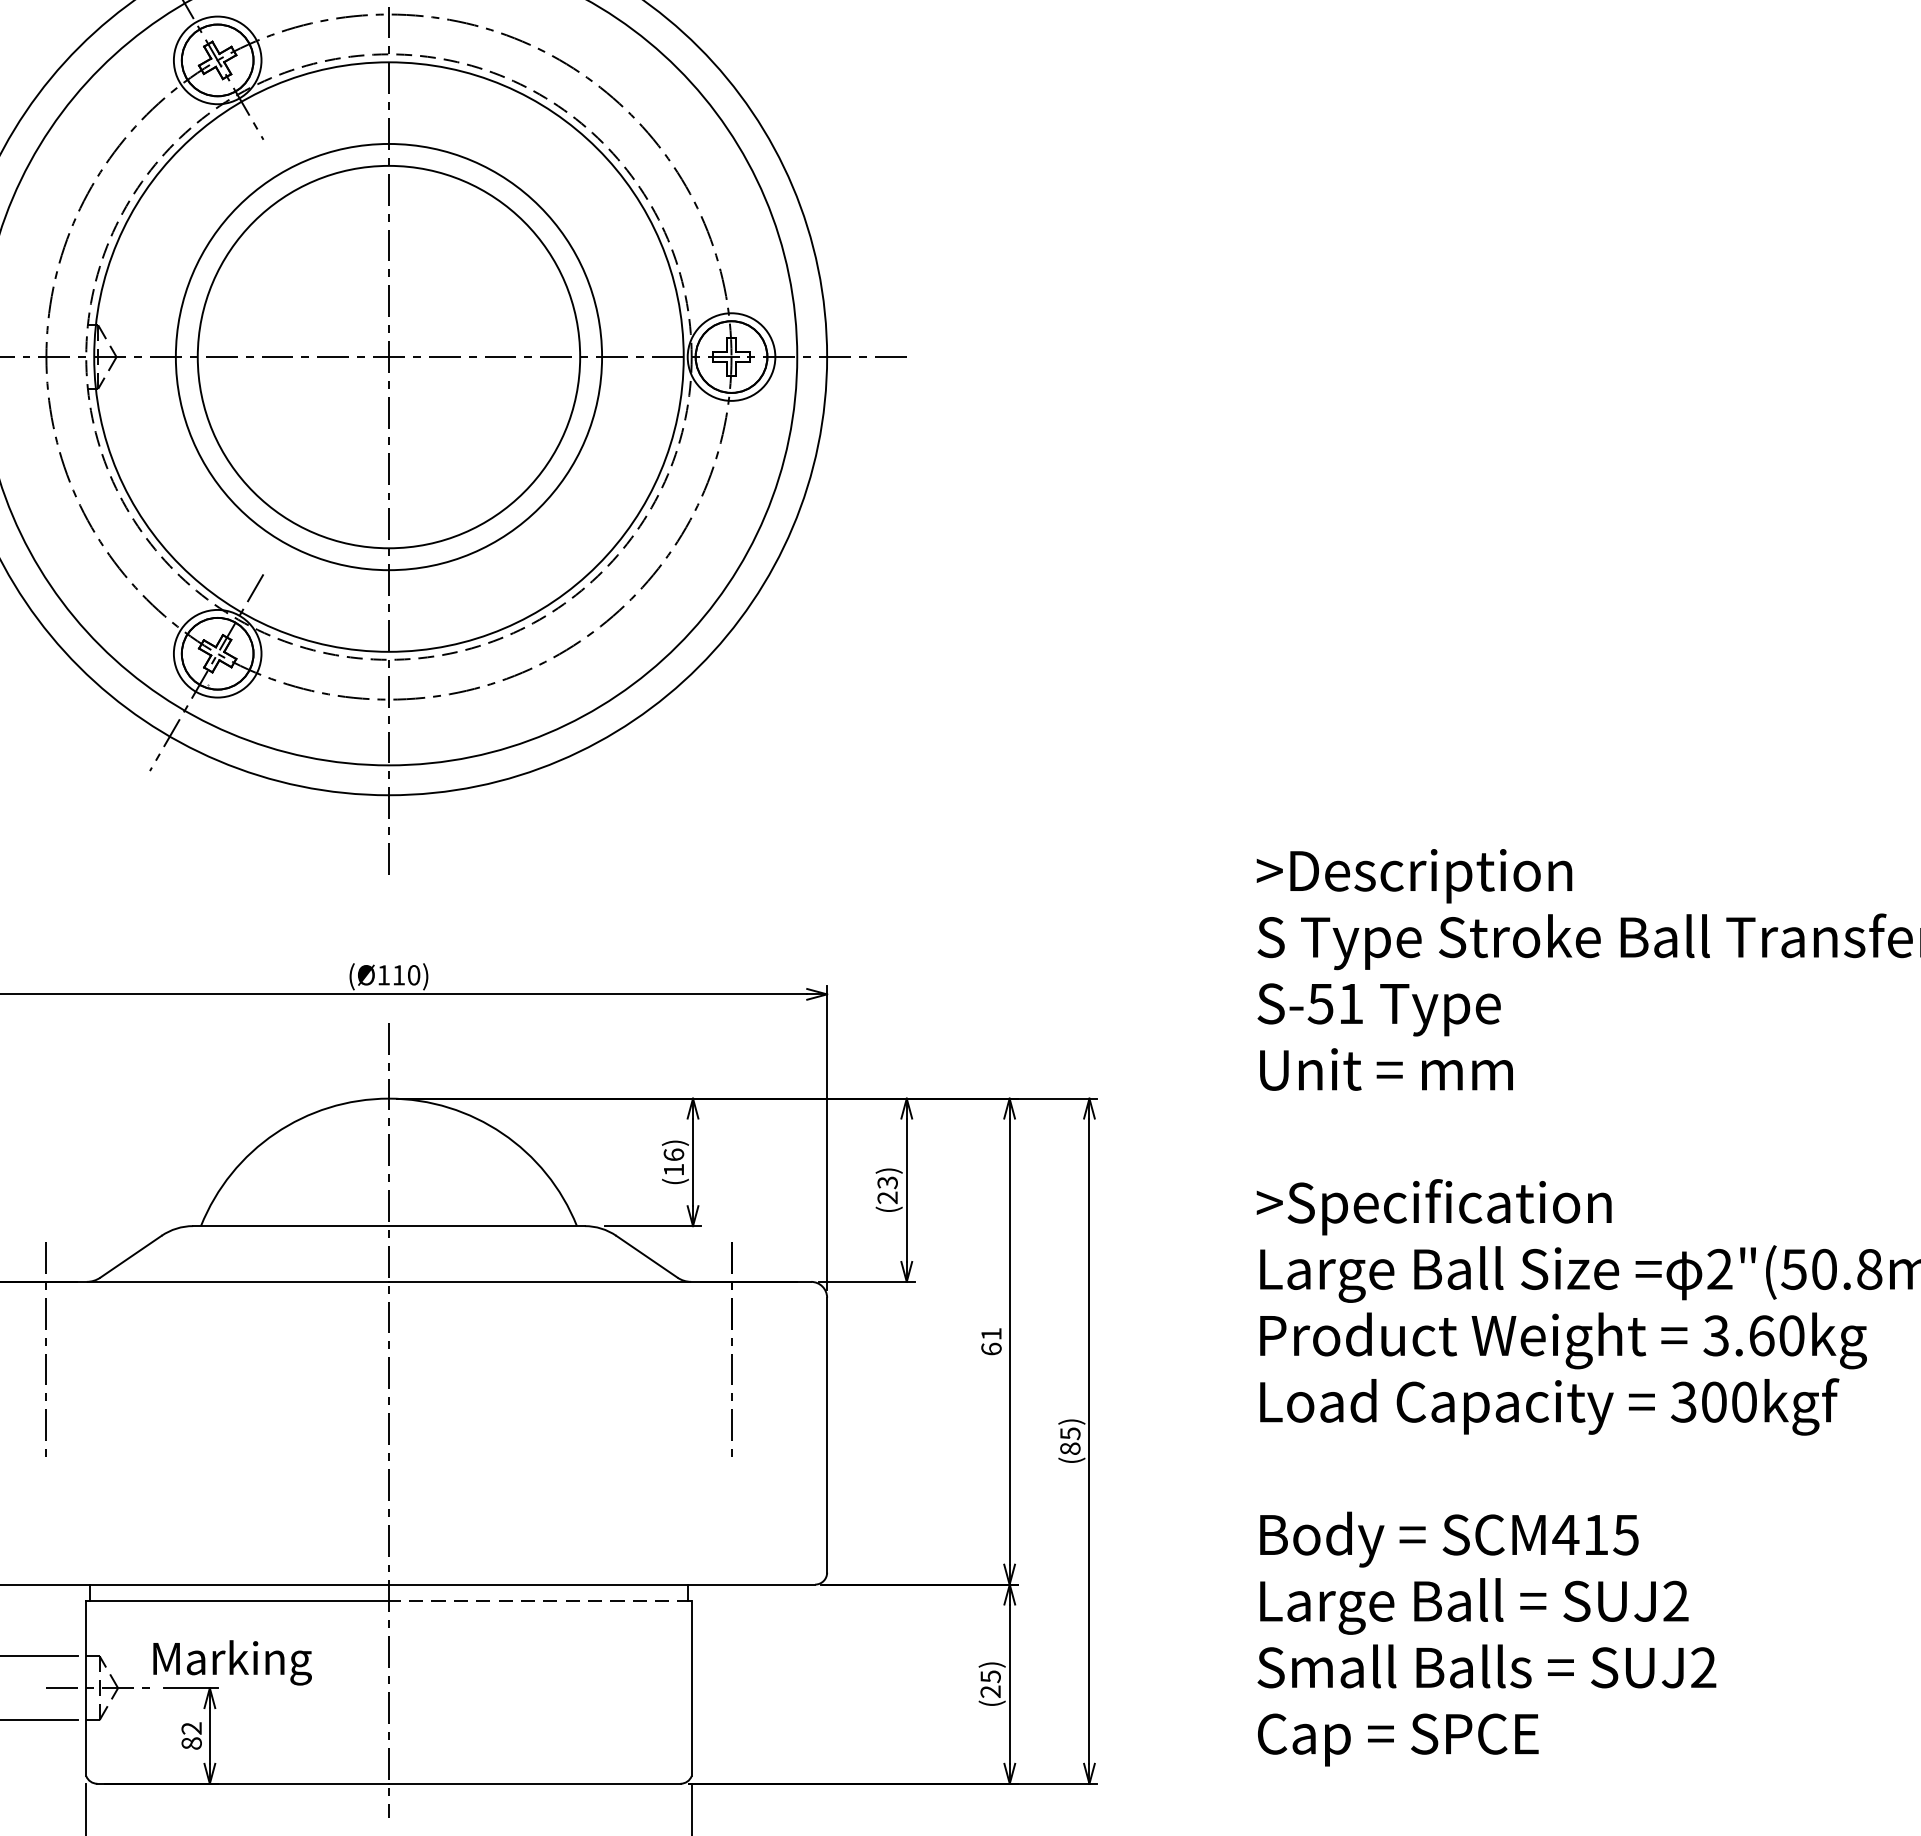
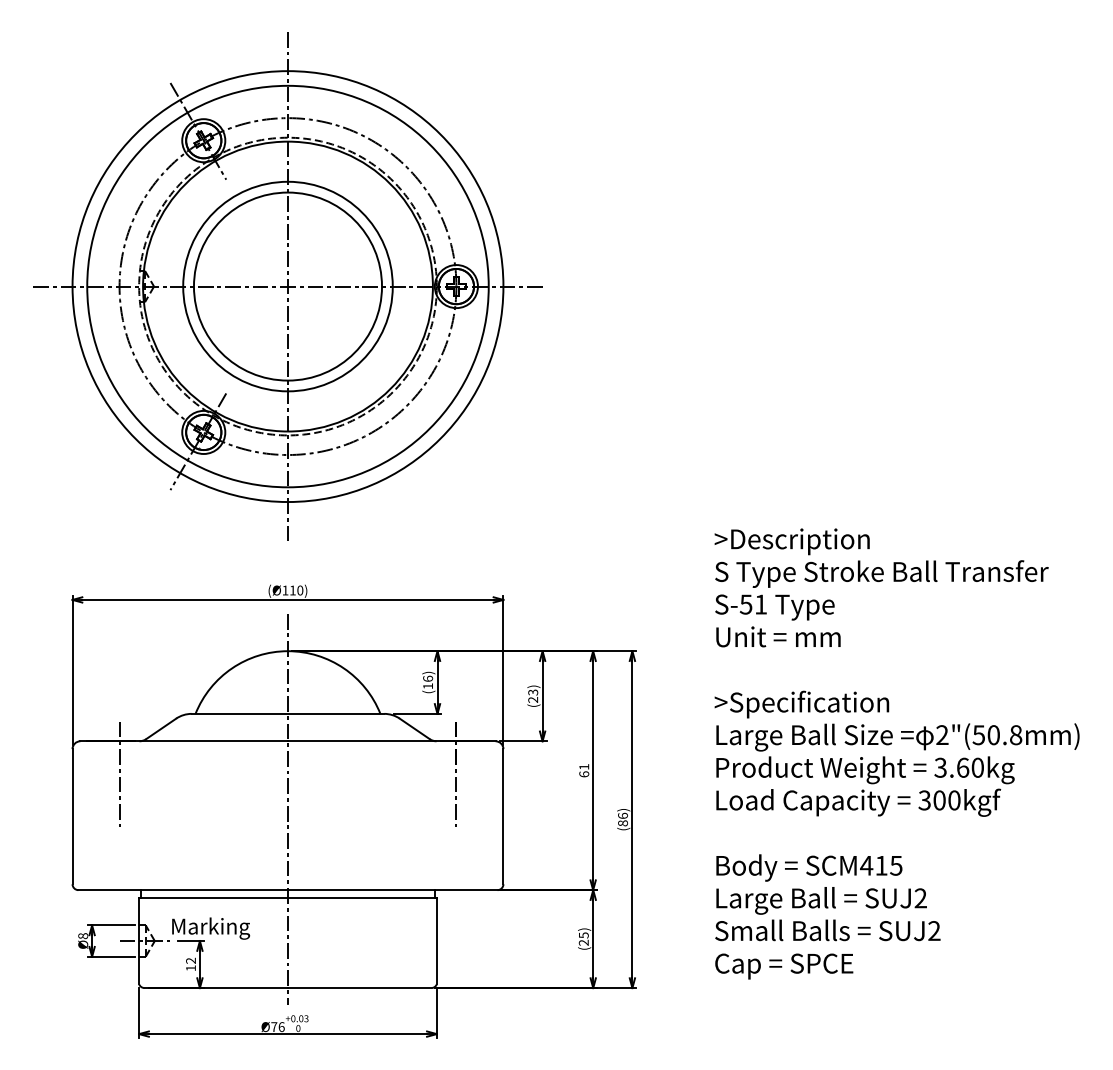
text: (1069, 1432) -> (622, 815), (85) -> (86)
line: (538, 1599) -> (361, 897), dashed -> solid
text: (190, 1743) -> (190, 968), 82 -> 12

